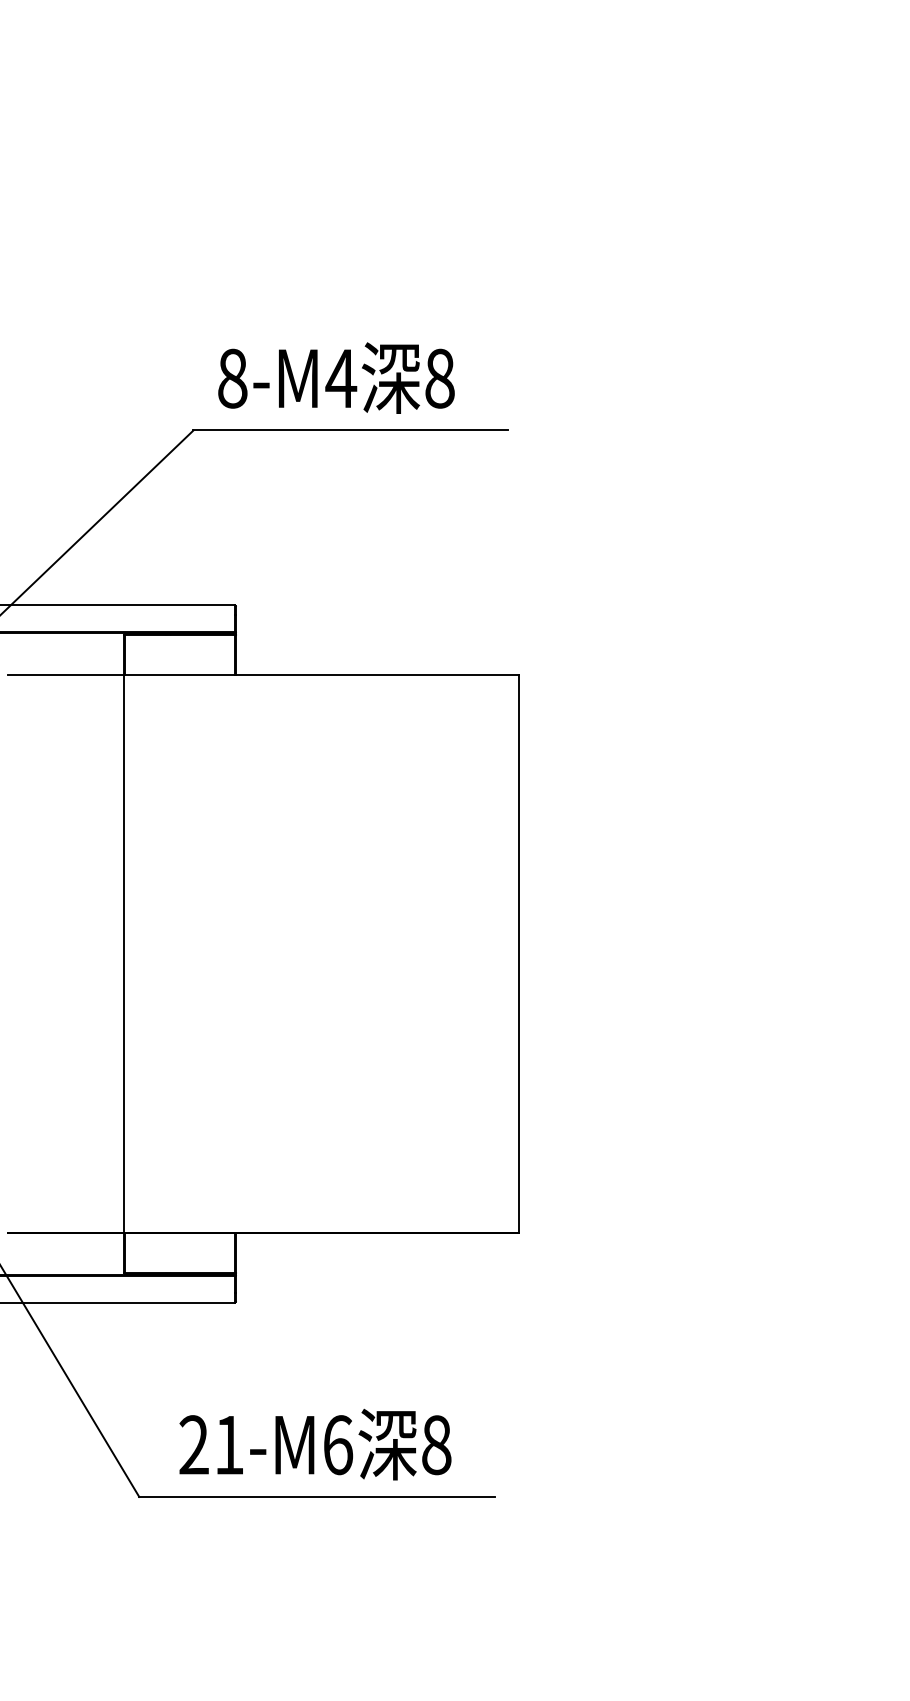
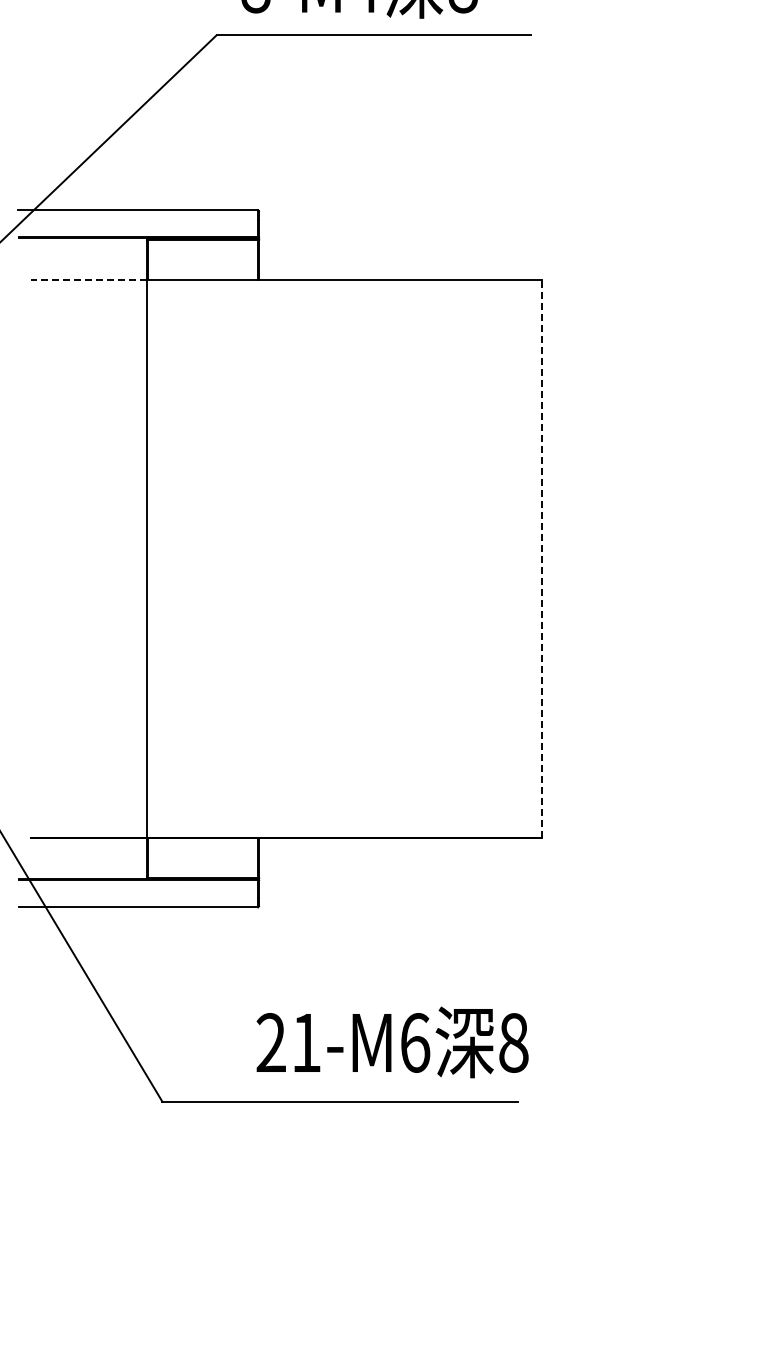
line: (65, 675) -> (88, 280), solid -> dashed
line: (519, 954) -> (542, 559), solid -> dashed
text: (315, 1444) -> (392, 1042), moved

